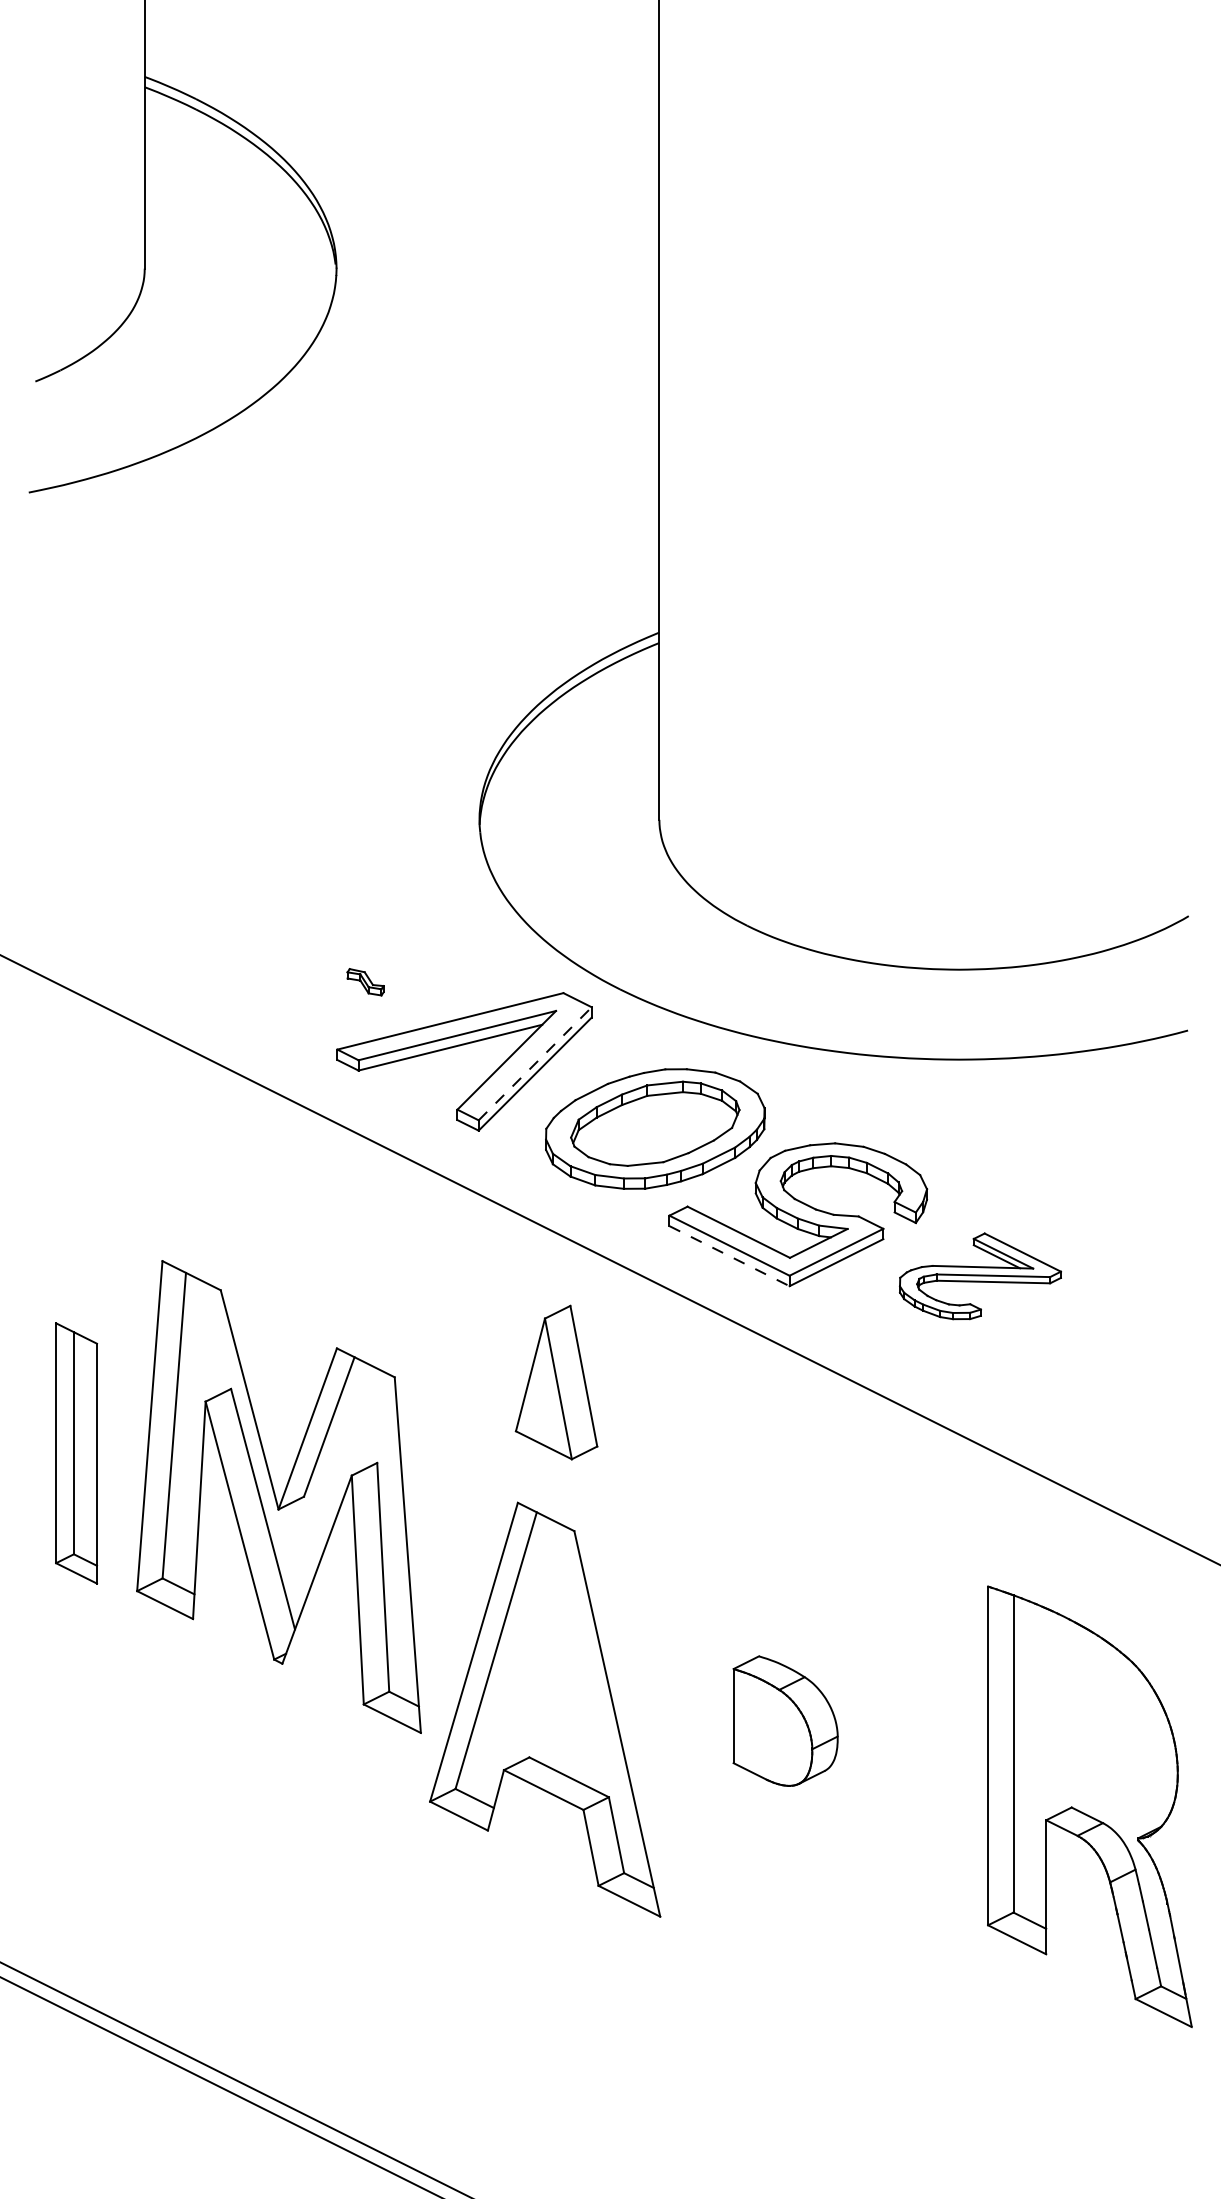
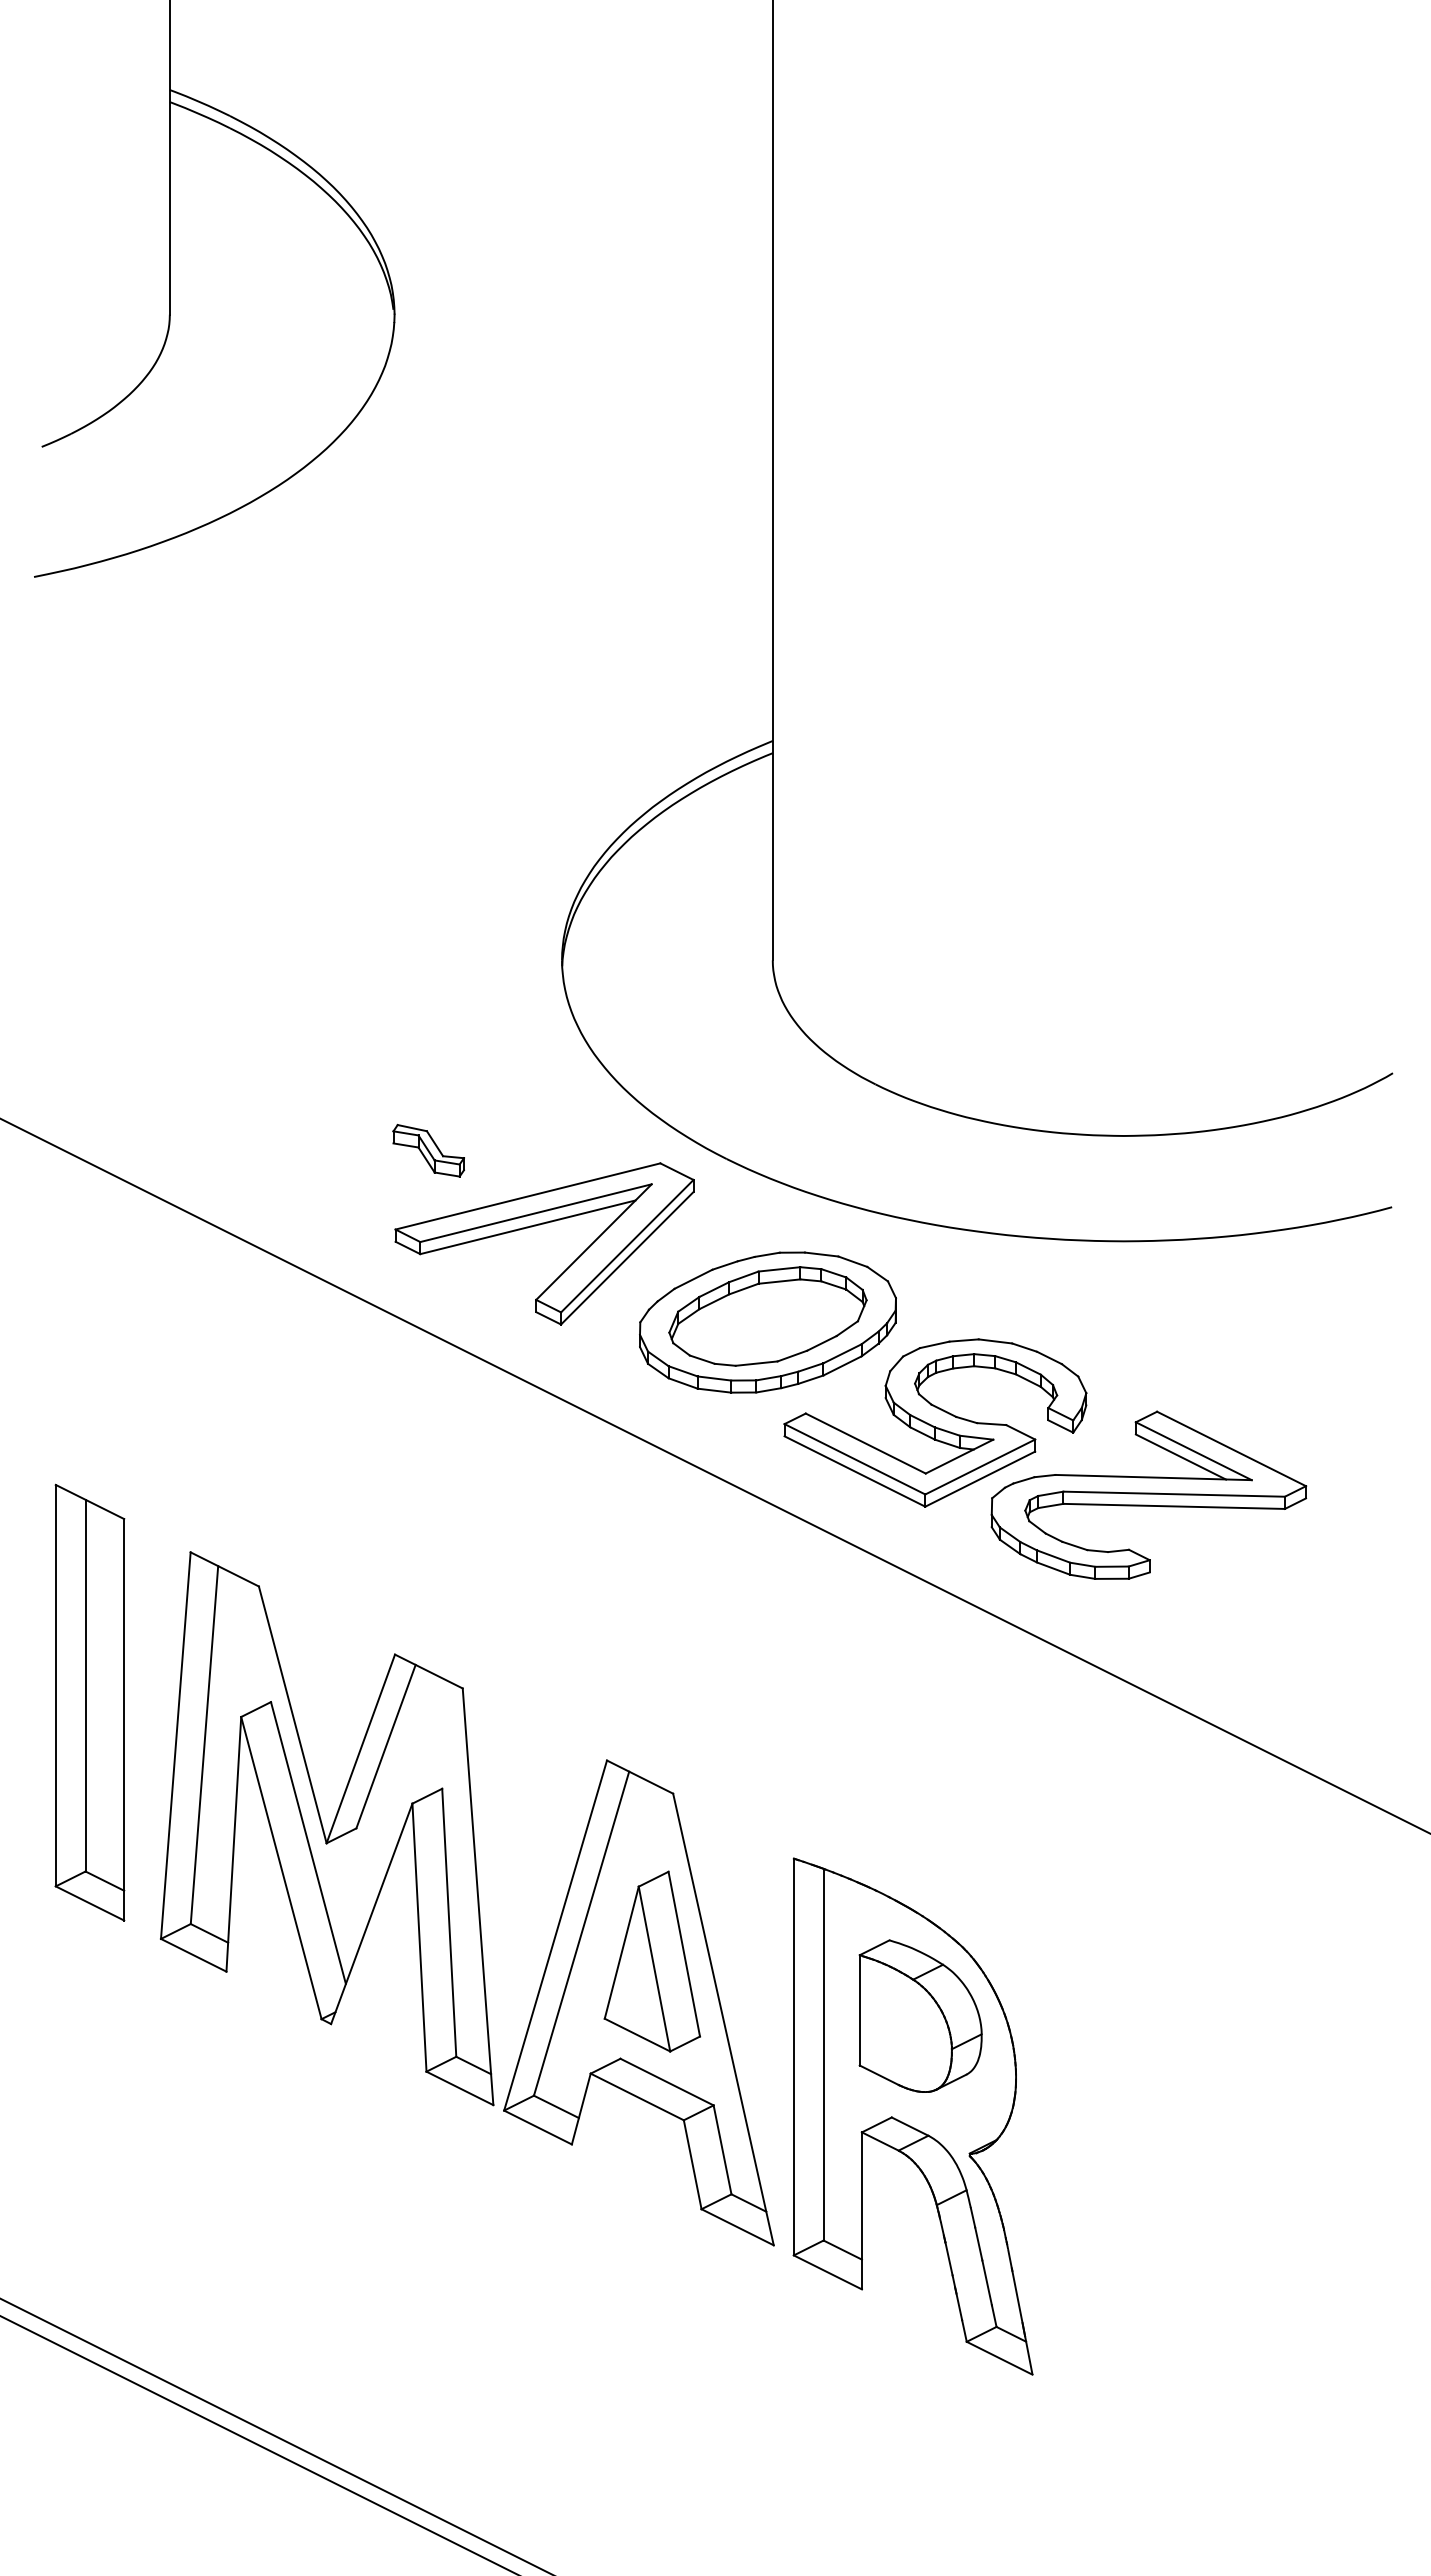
part: (365, 982) -> (428, 1150), size x1.67
line: (535, 1064) -> (627, 1246), dashed -> solid
line: (729, 1256) -> (854, 1471), dashed -> solid
part: (980, 1275) -> (1148, 1494), size x1.67
part: (555, 1382) -> (651, 1961), moved
part: (76, 1453) -> (89, 1702), size x1.43
part: (279, 1496) -> (327, 1828), moved
part: (1089, 1806) -> (912, 2116), moved

